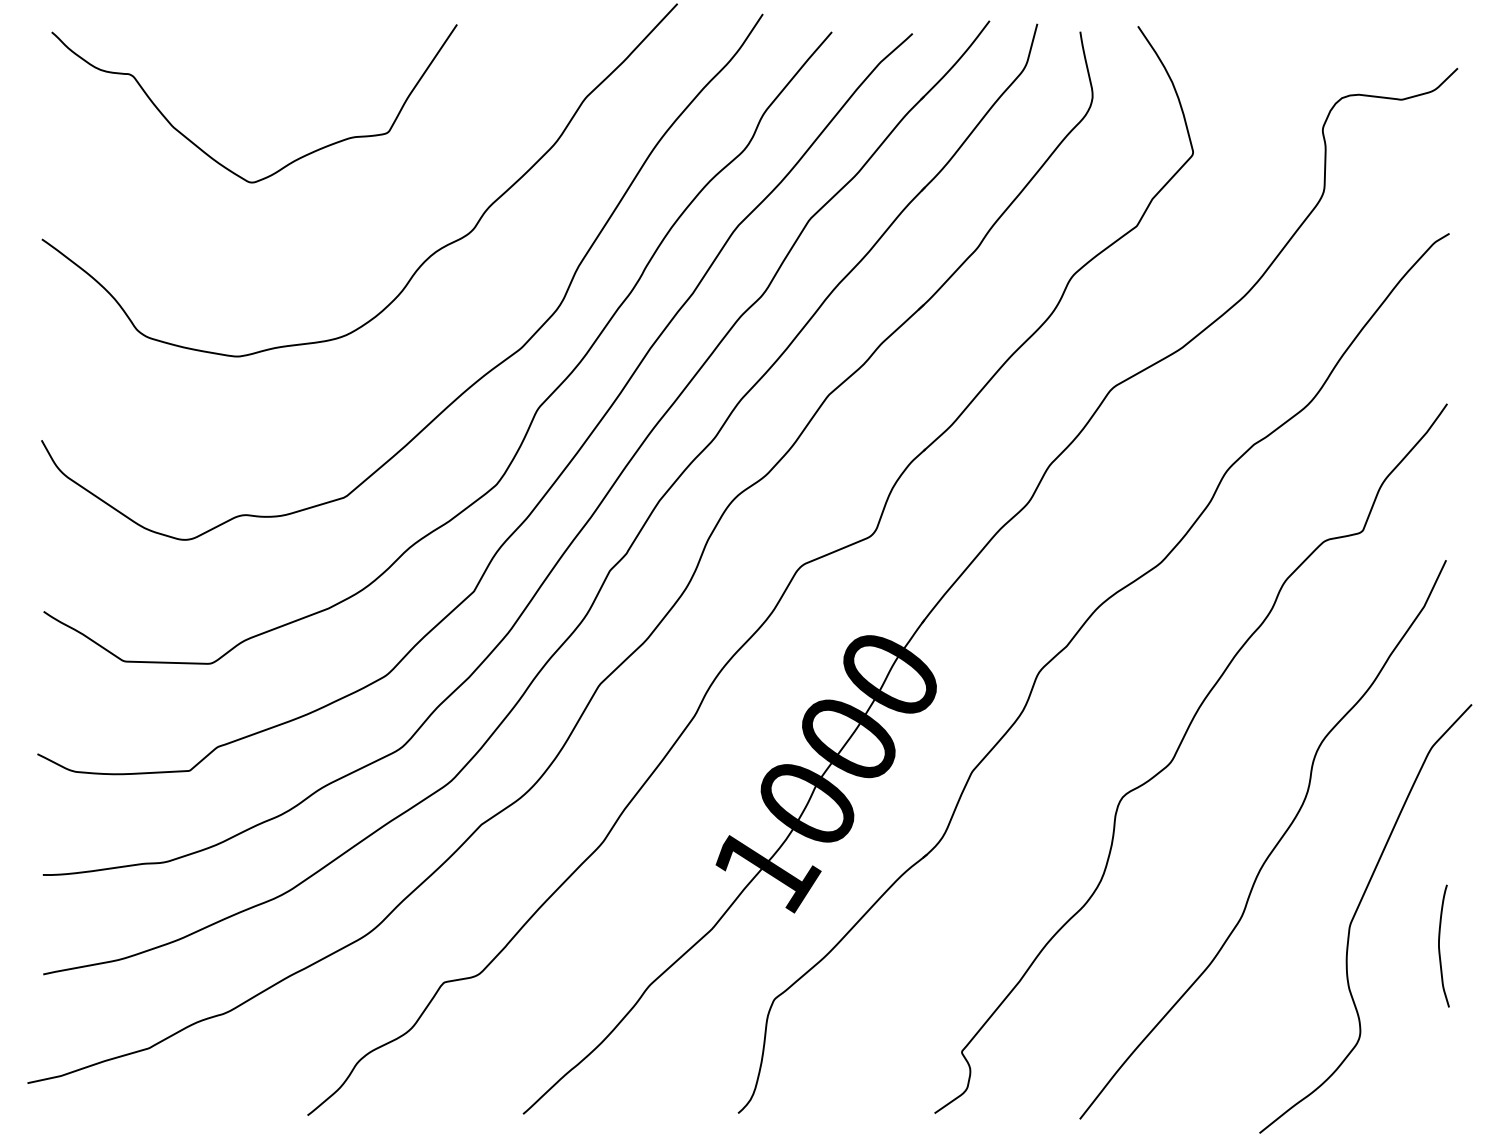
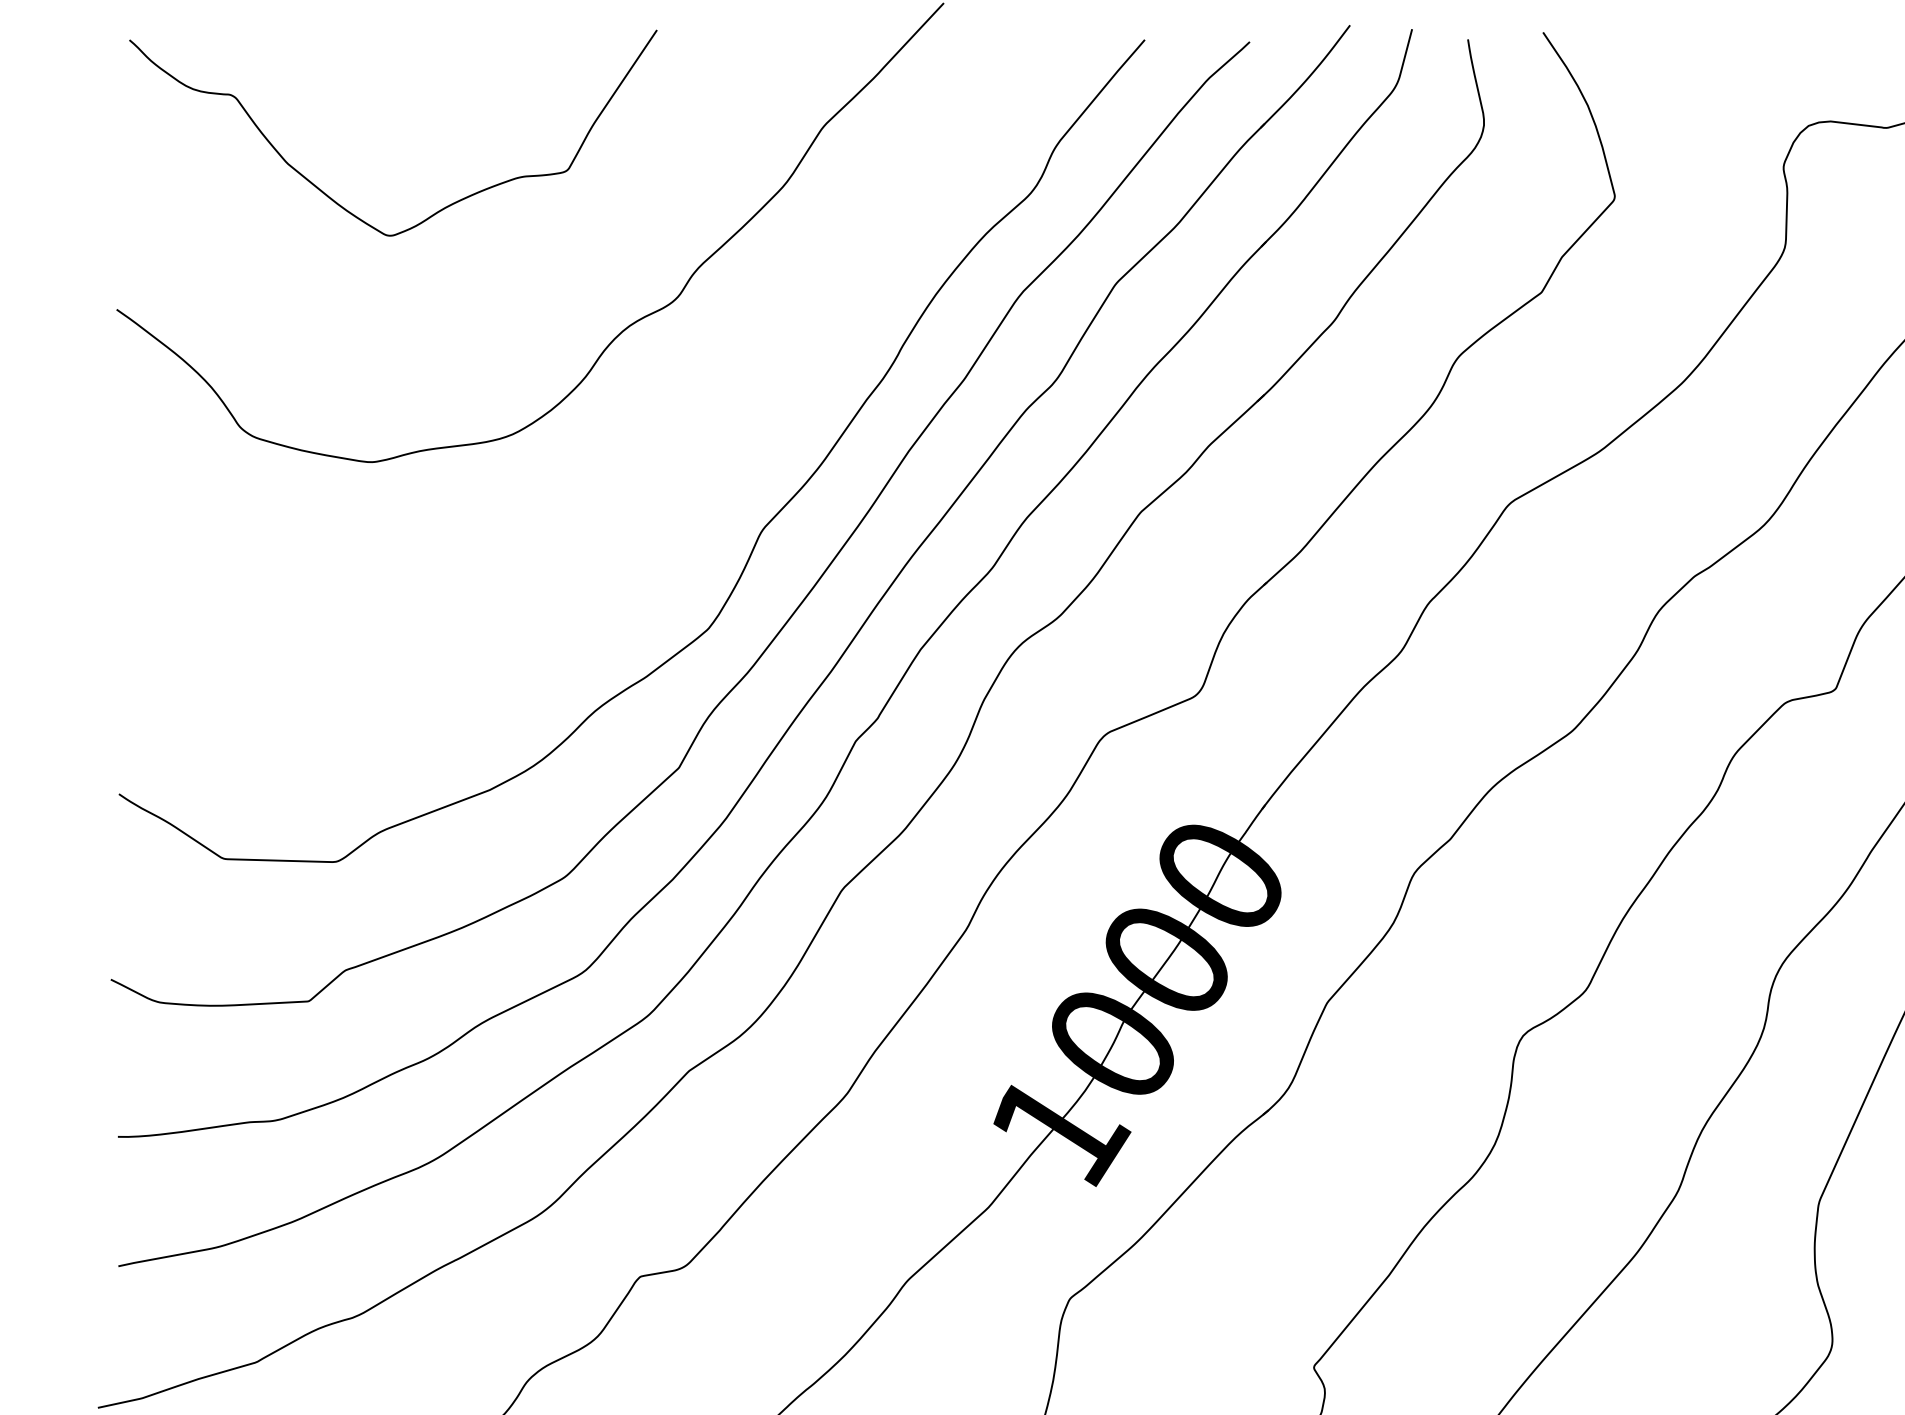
curve: (482, 375) -> (690, 486), removed

